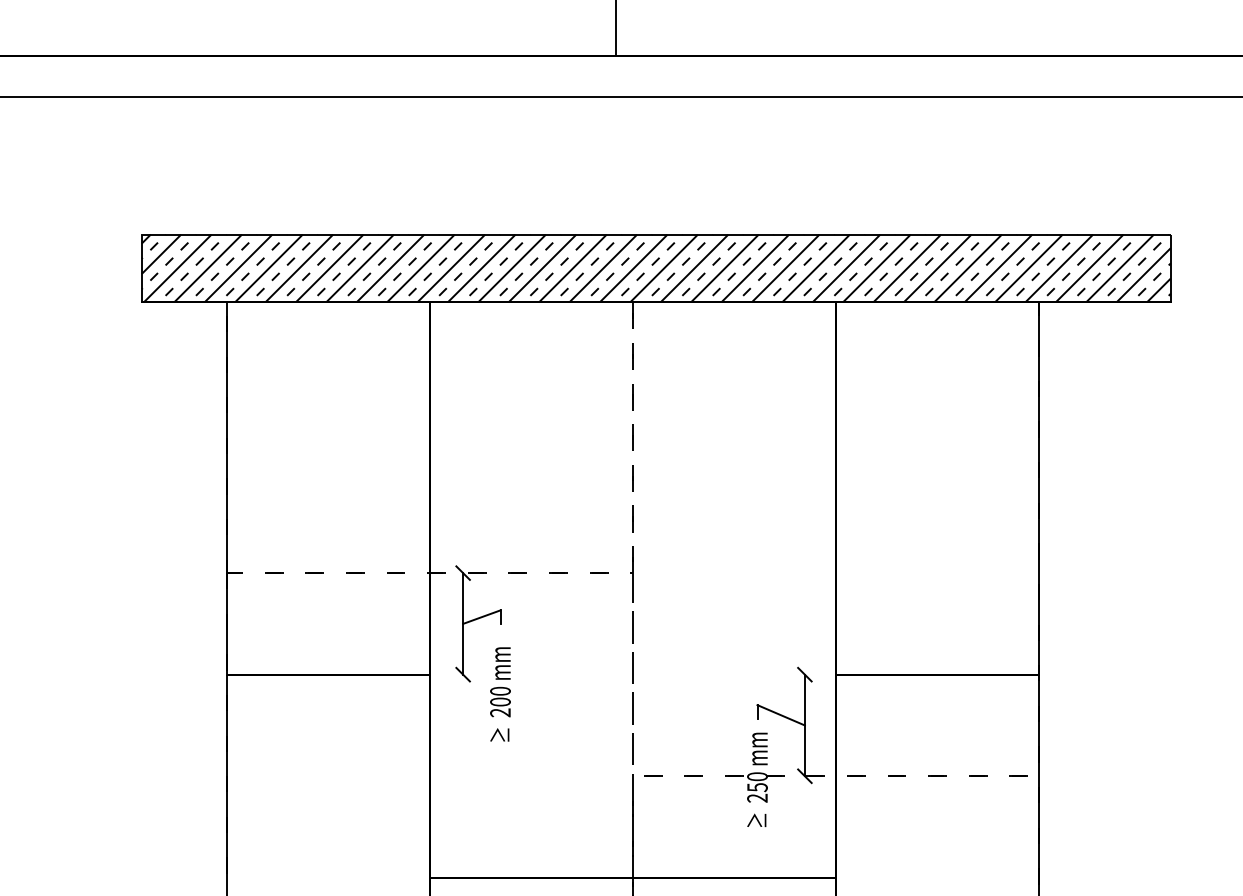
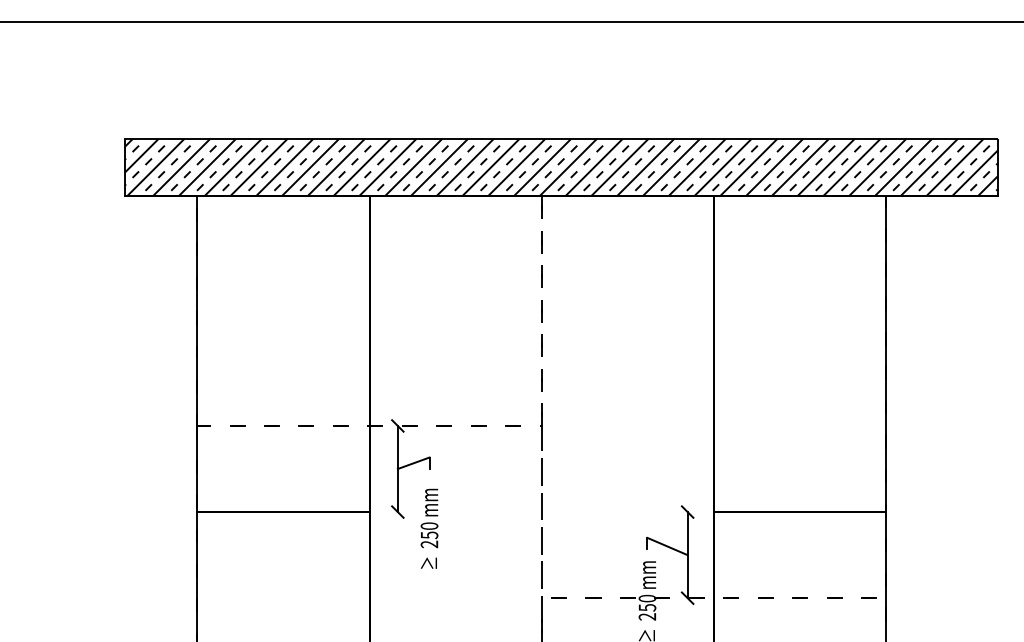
text: (500, 701) -> (429, 534), 200 -> 250

